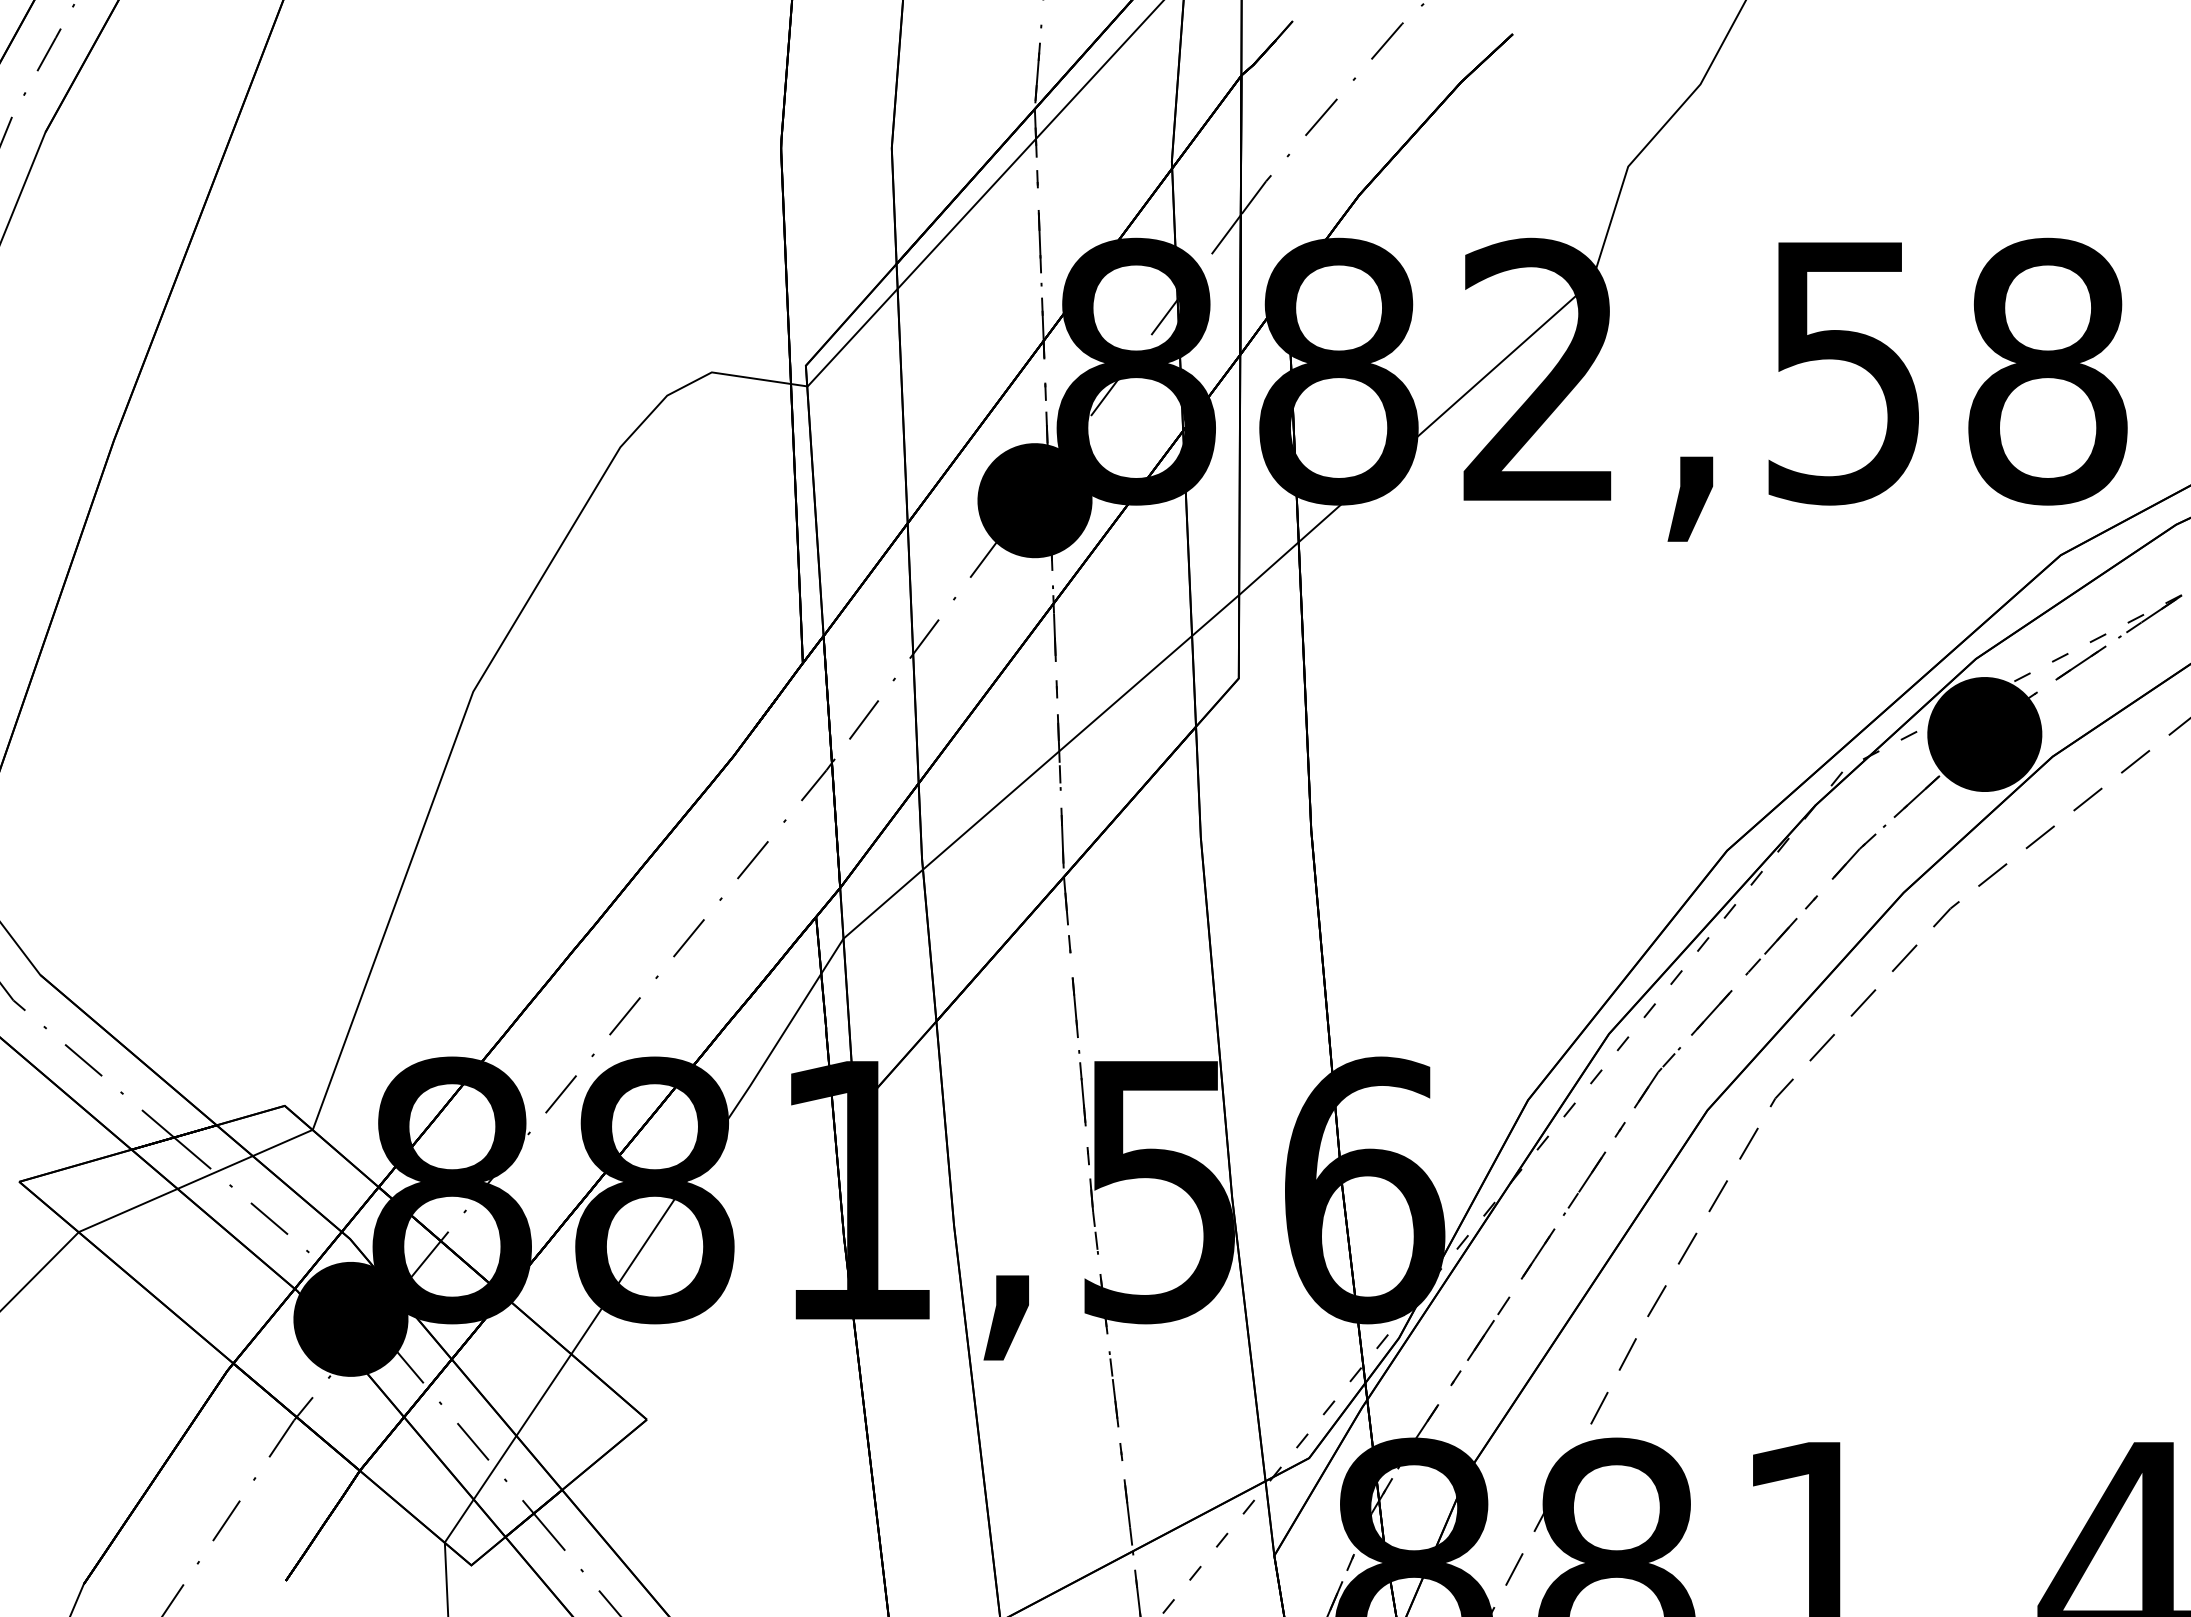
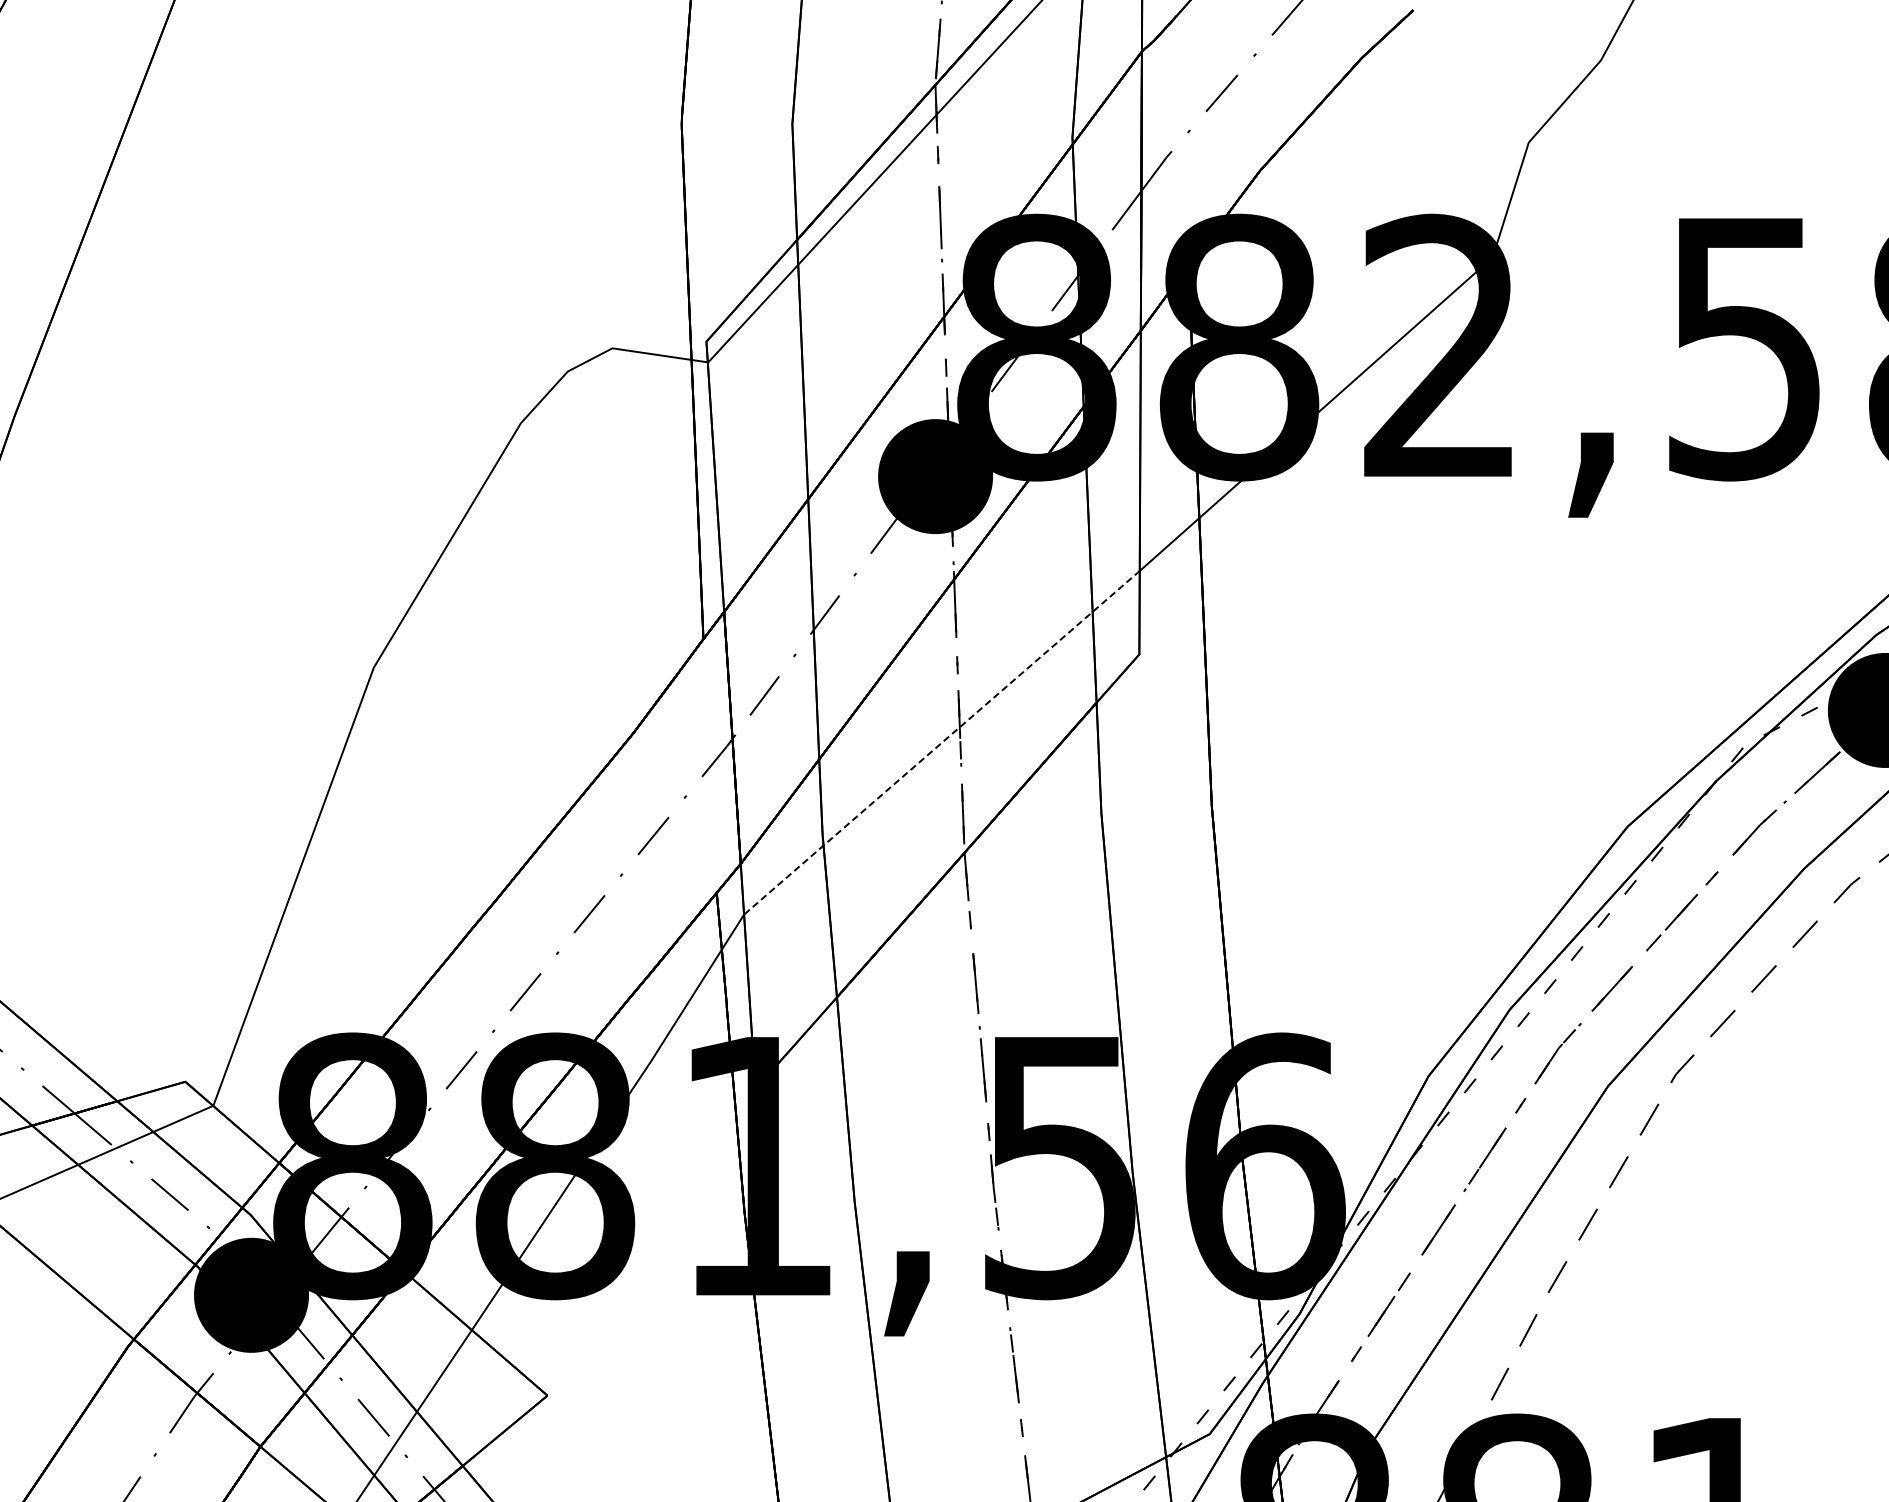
line: (1041, 767) -> (942, 743), solid -> dashed

